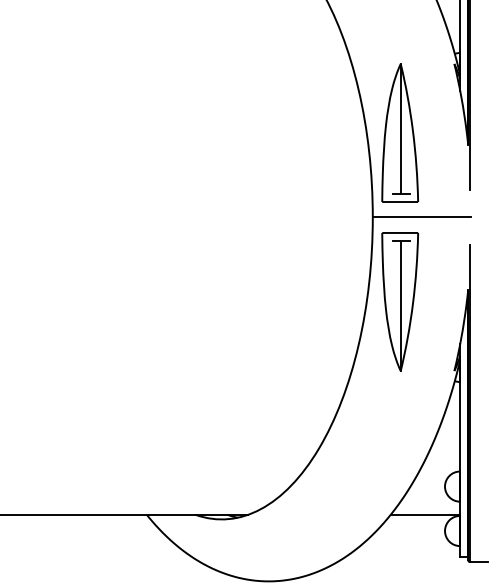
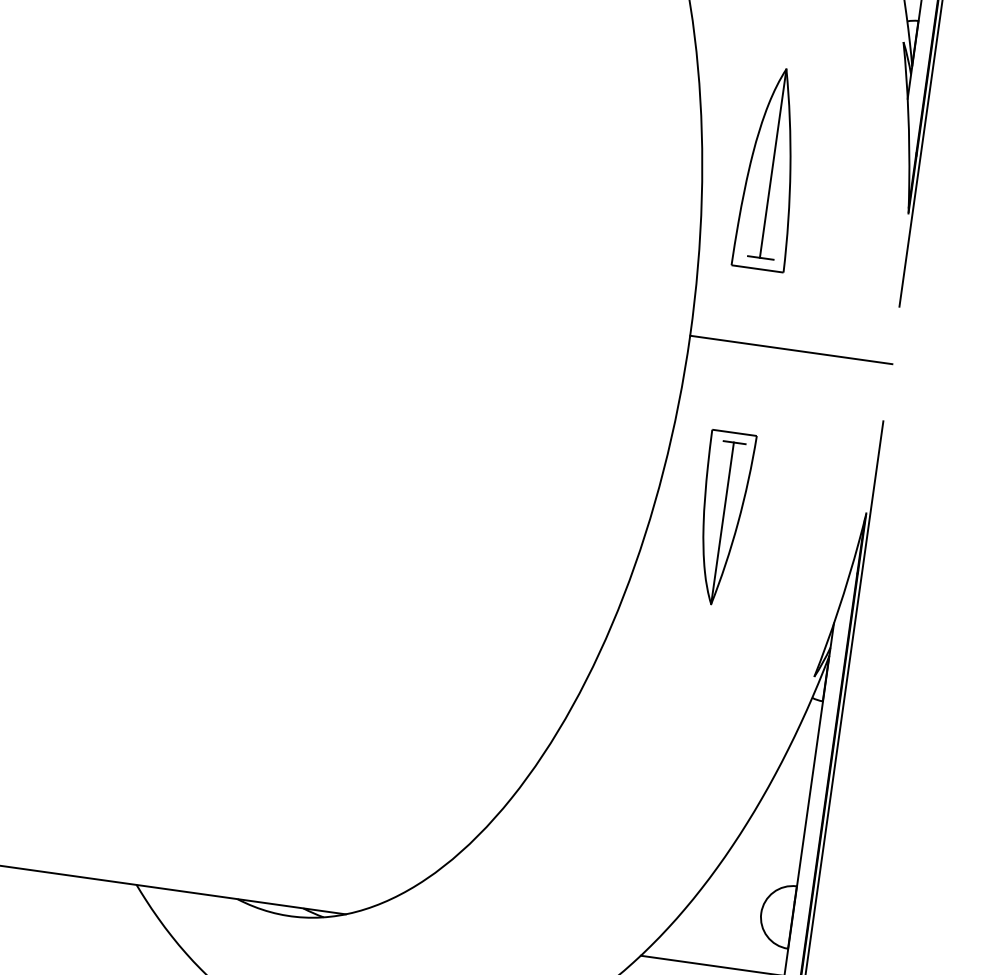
part: (400, 132) -> (772, 168), size x0.7
part: (400, 301) -> (723, 517), size x0.6

